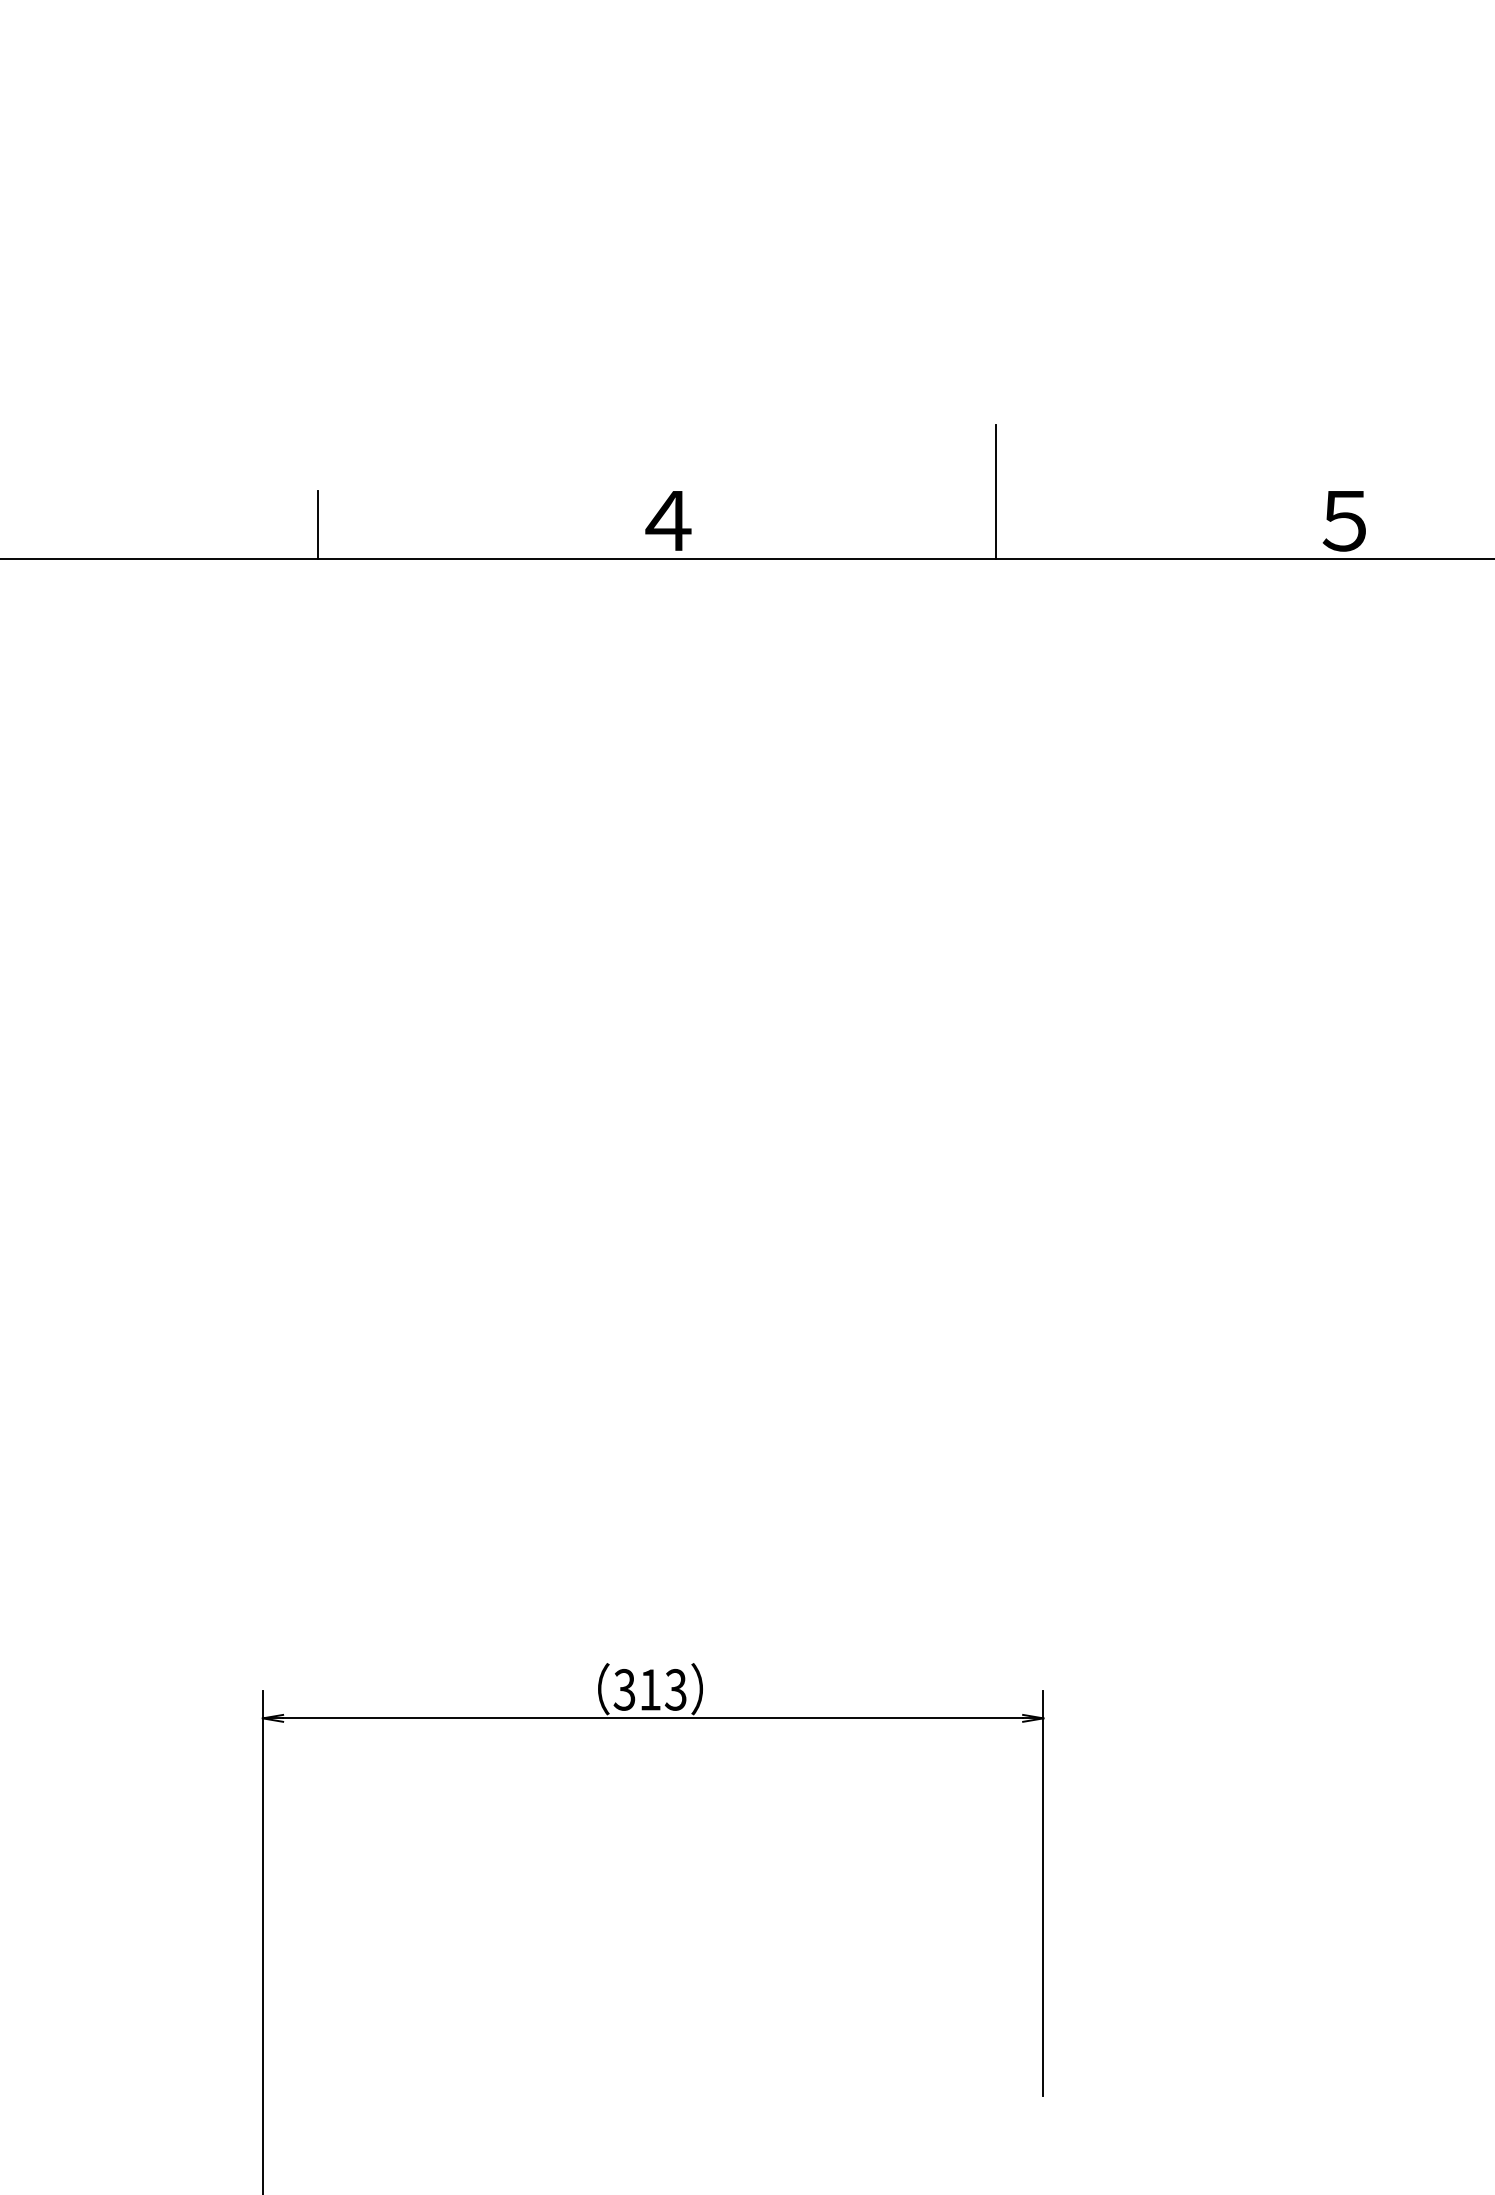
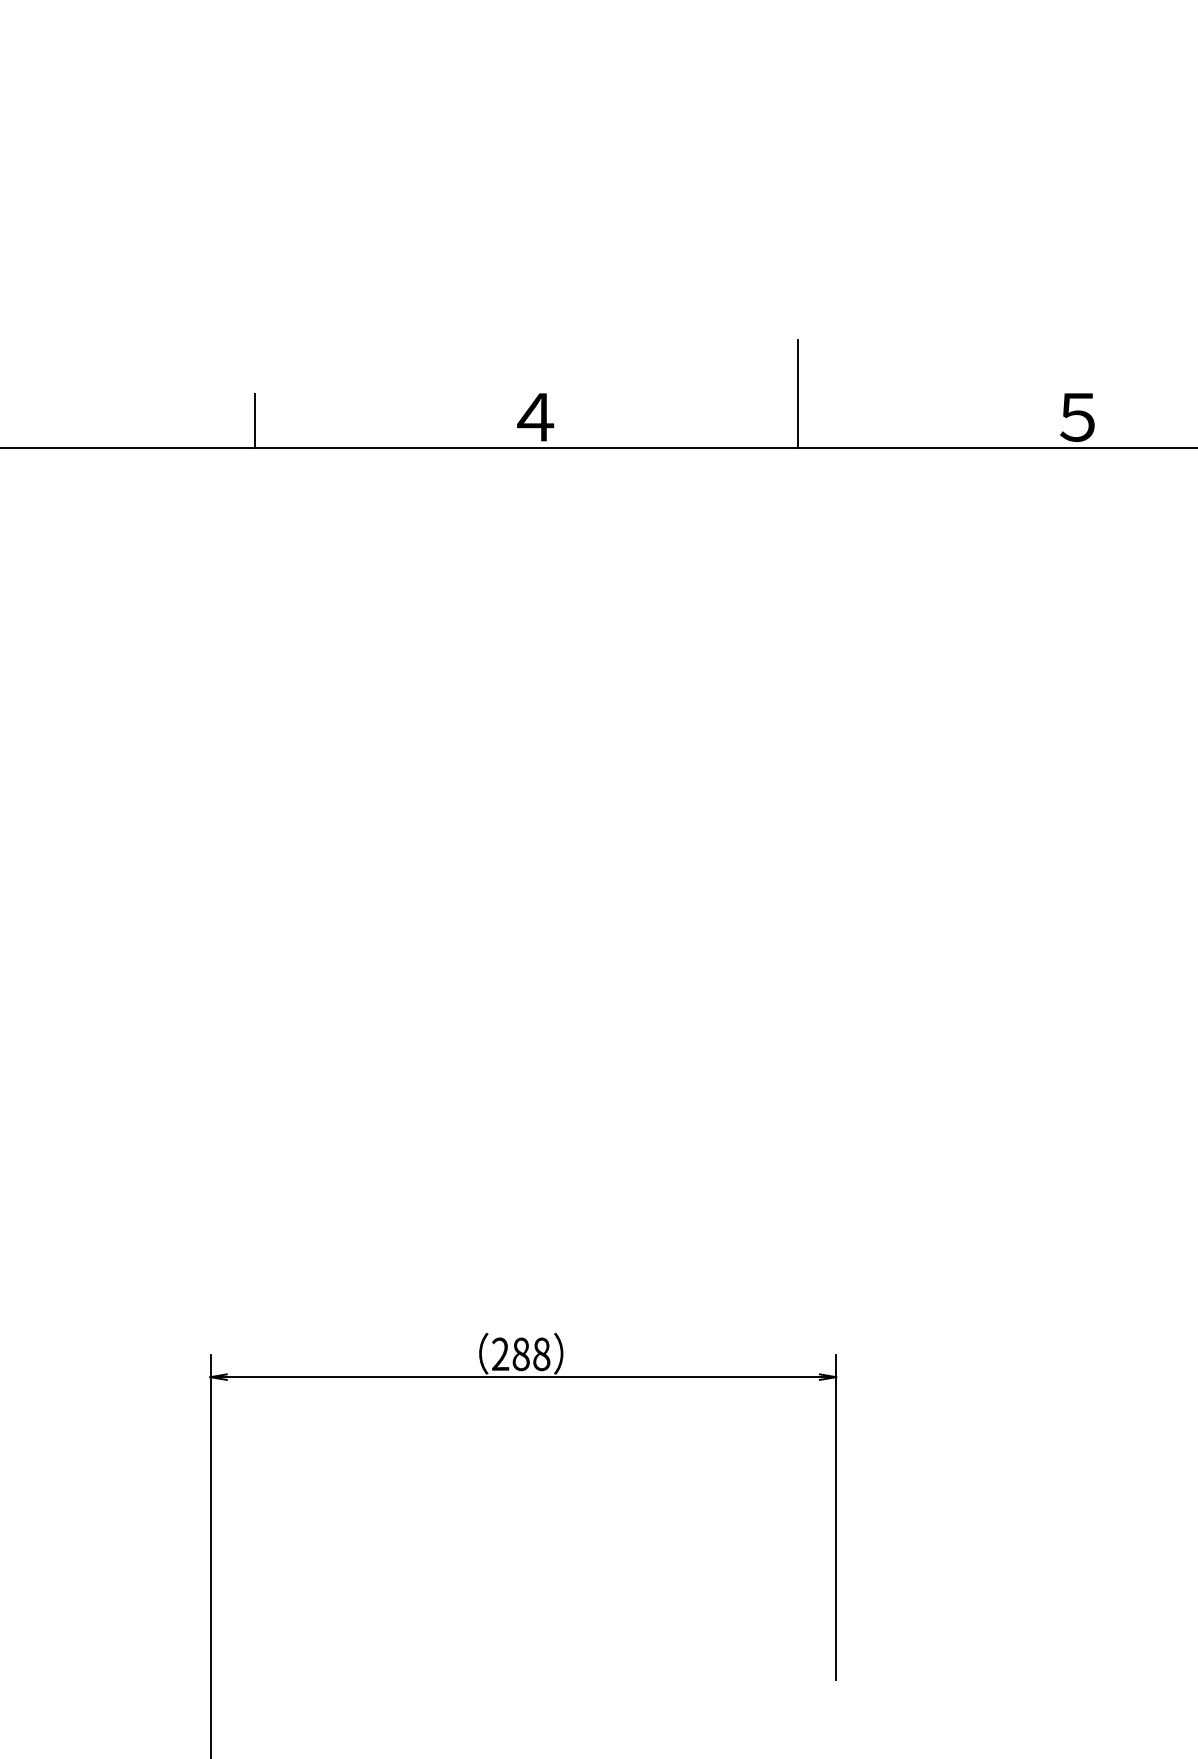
text: (649, 1690) -> (520, 1354), 313 -> 288

